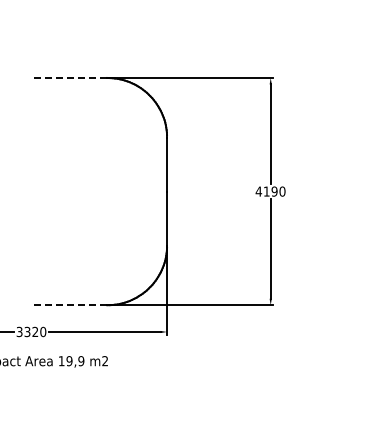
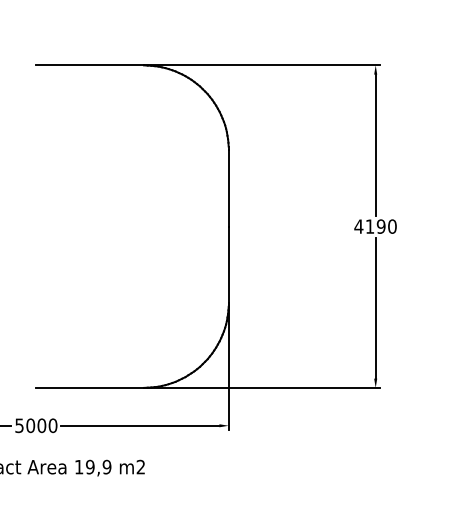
line: (69, 77) -> (90, 64), dashed -> solid
line: (69, 305) -> (90, 388), dashed -> solid
text: (27, 331) -> (30, 425), 3320 -> 5000

